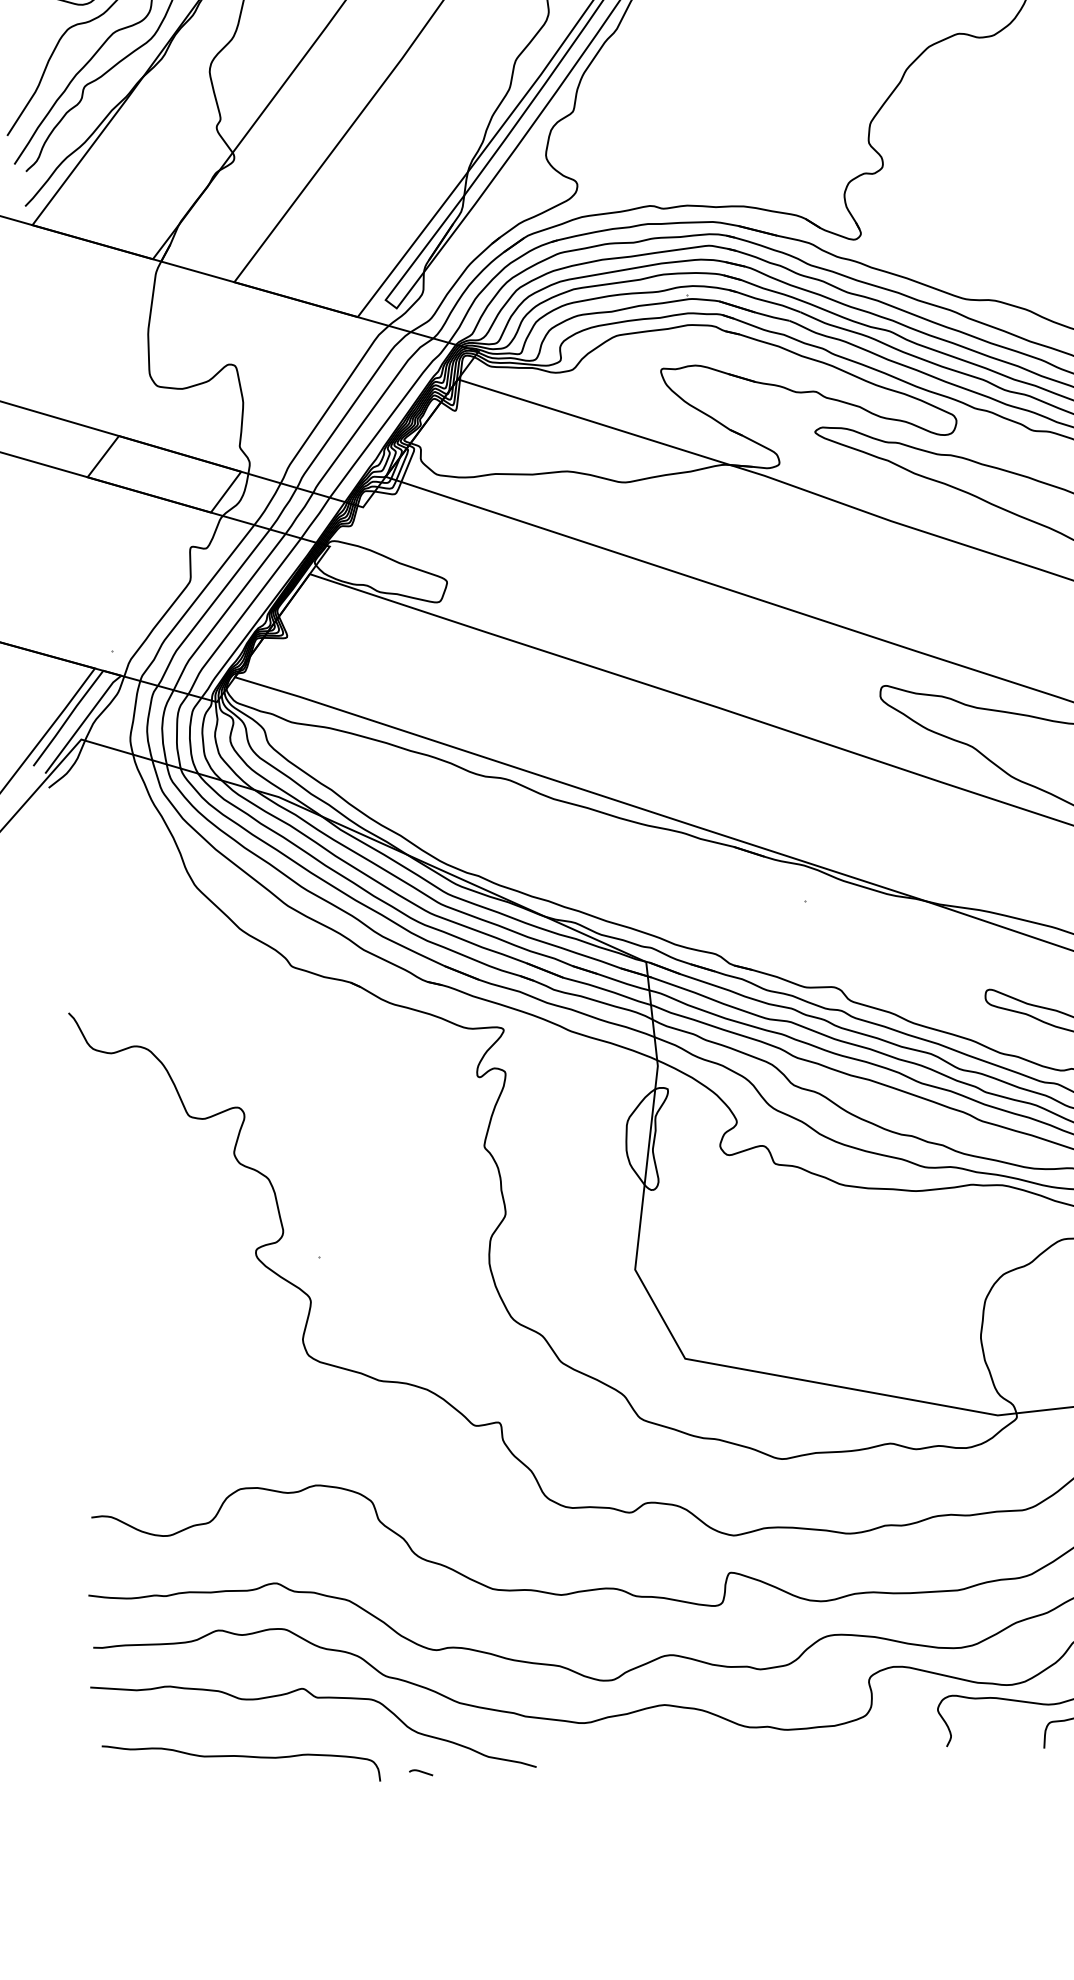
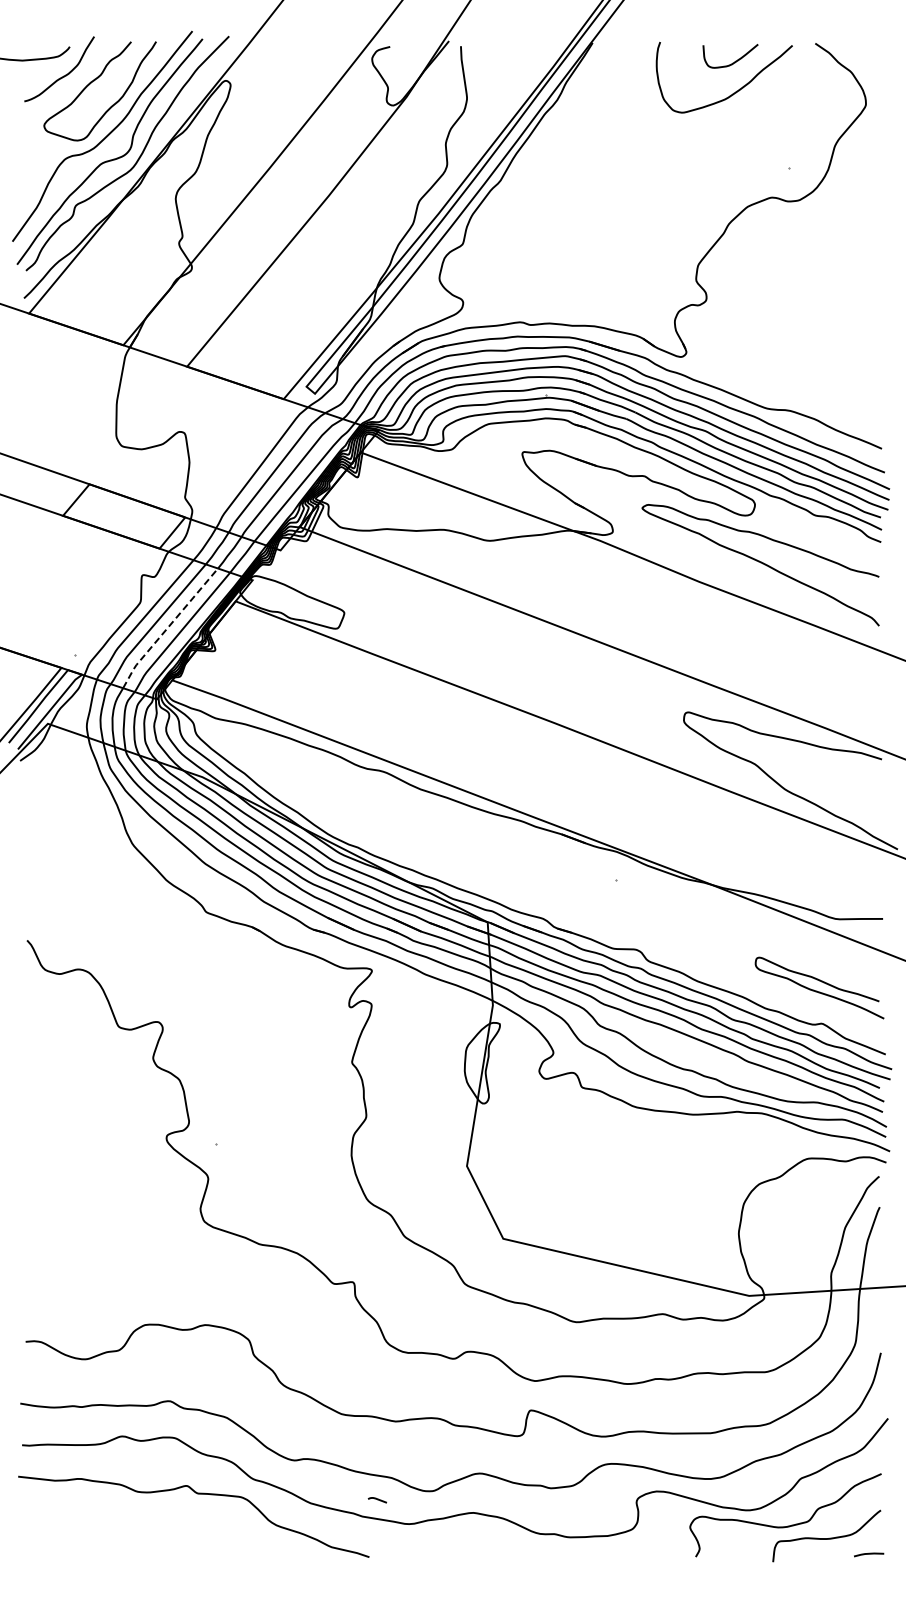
line: (225, 611) -> (167, 627), solid -> dashed
curve: (242, 1757) -> (136, 1538), removed
curve: (419, 1771) -> (376, 1499), moved

